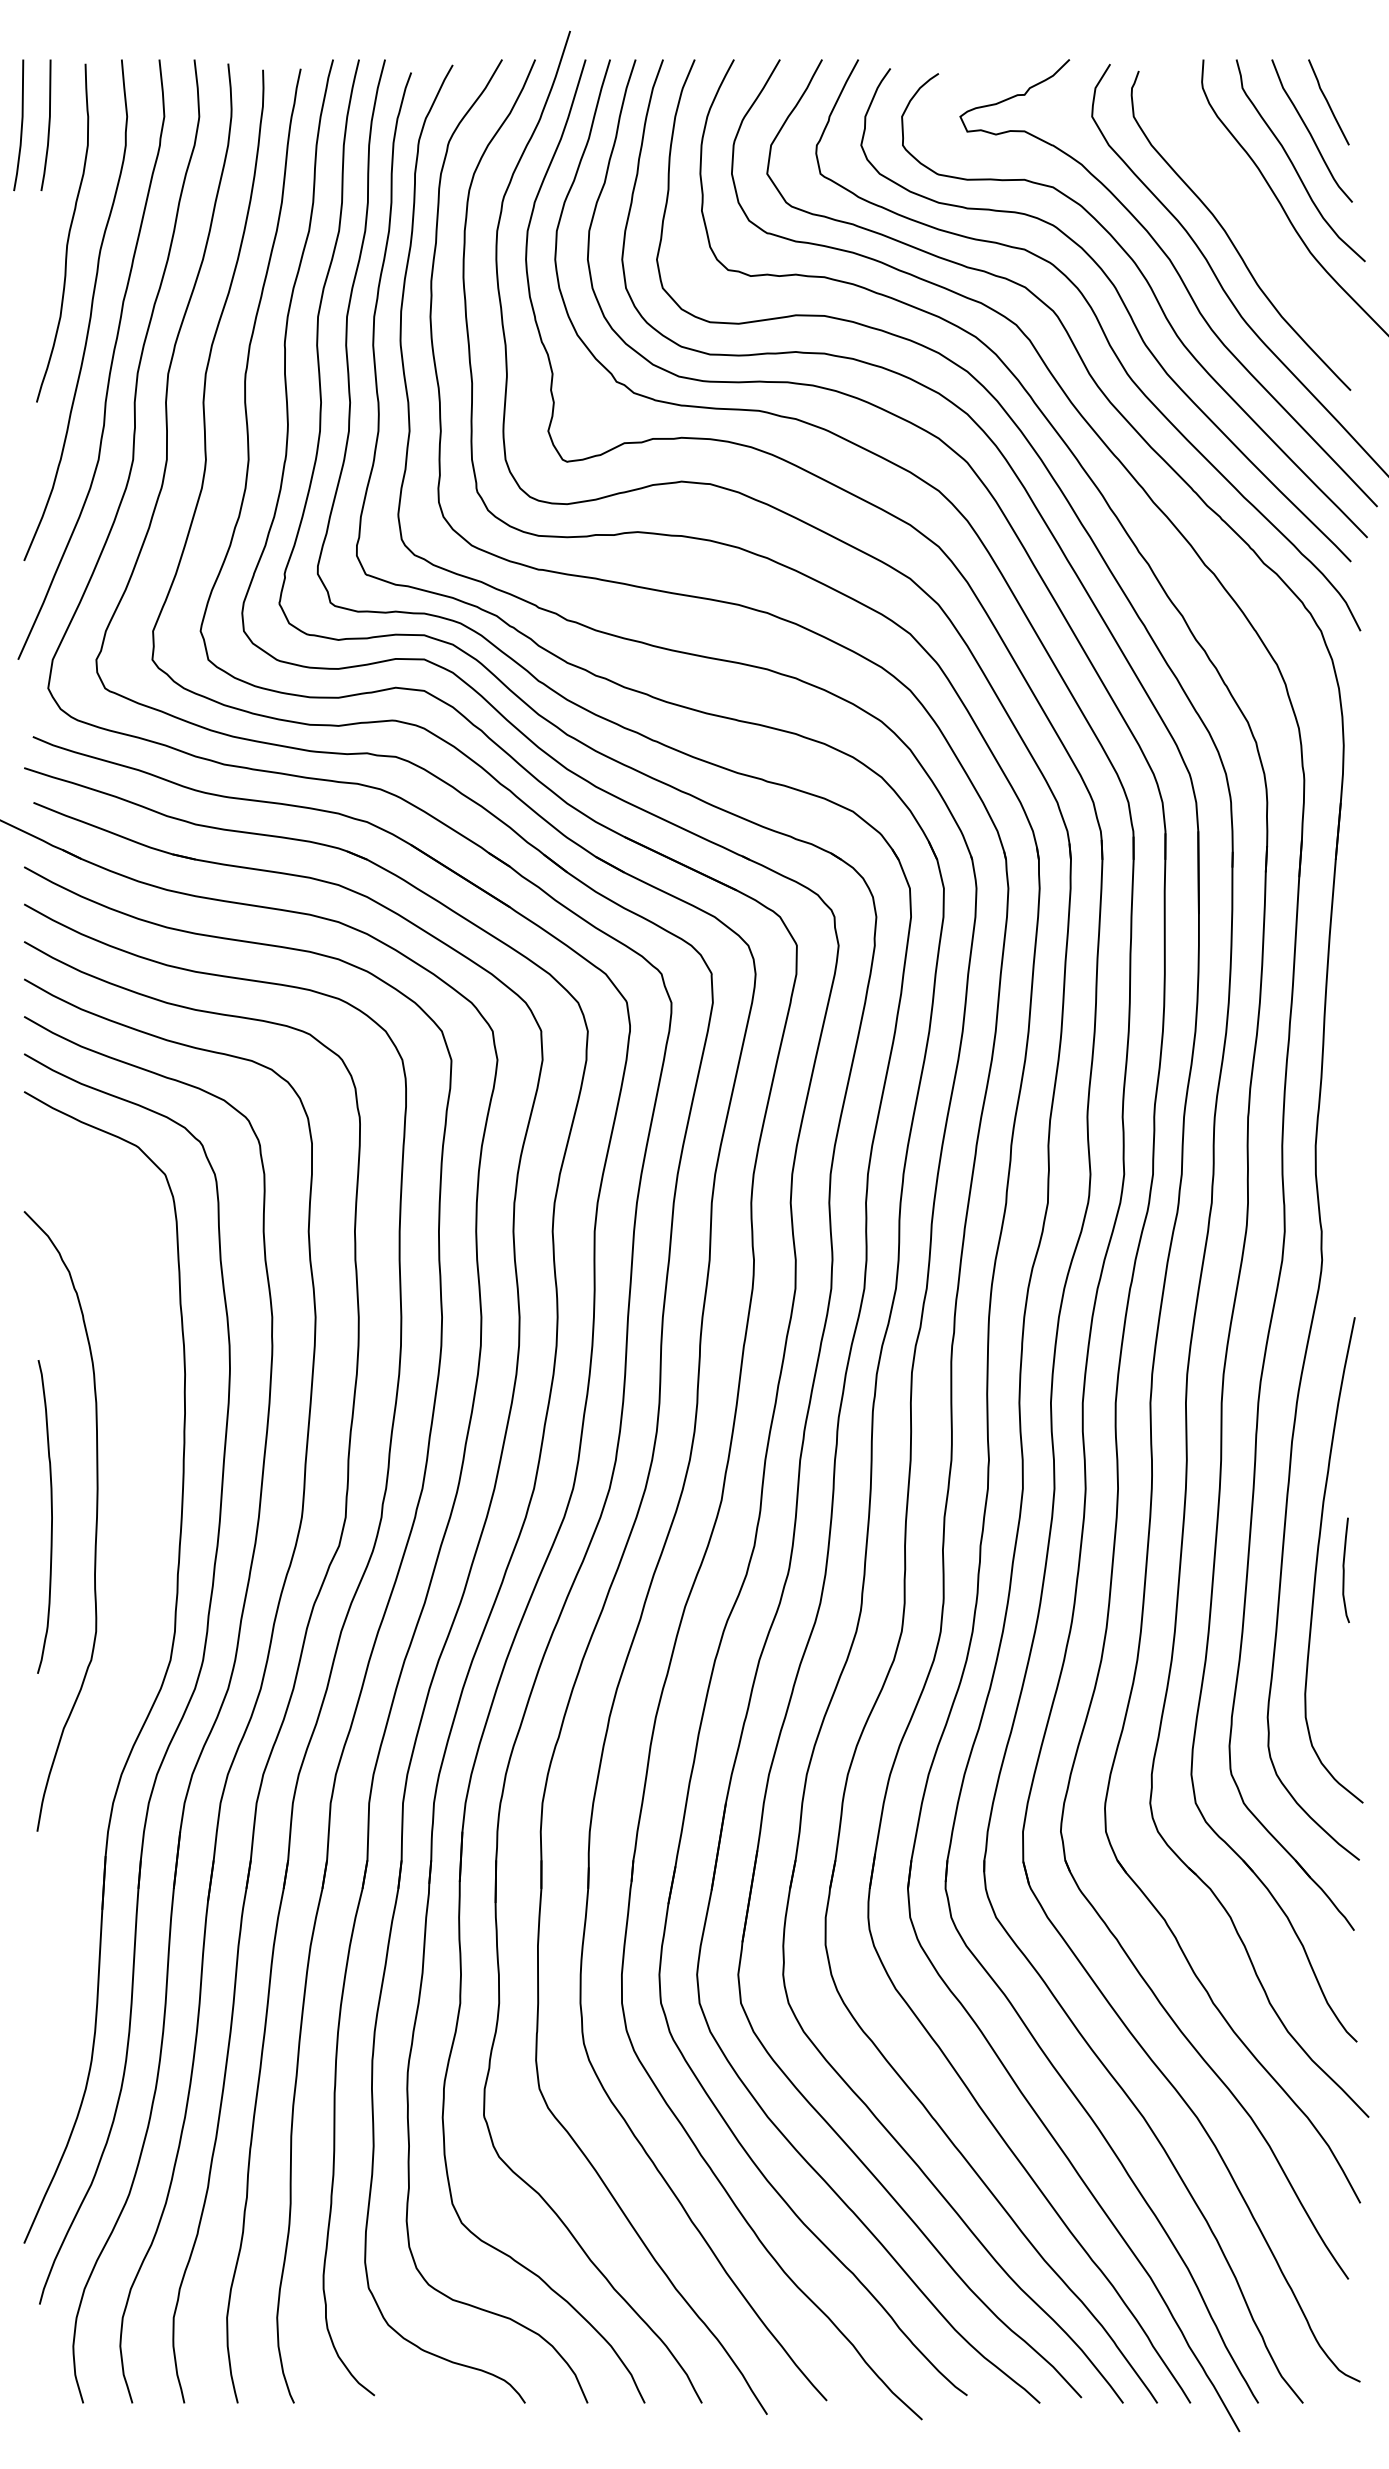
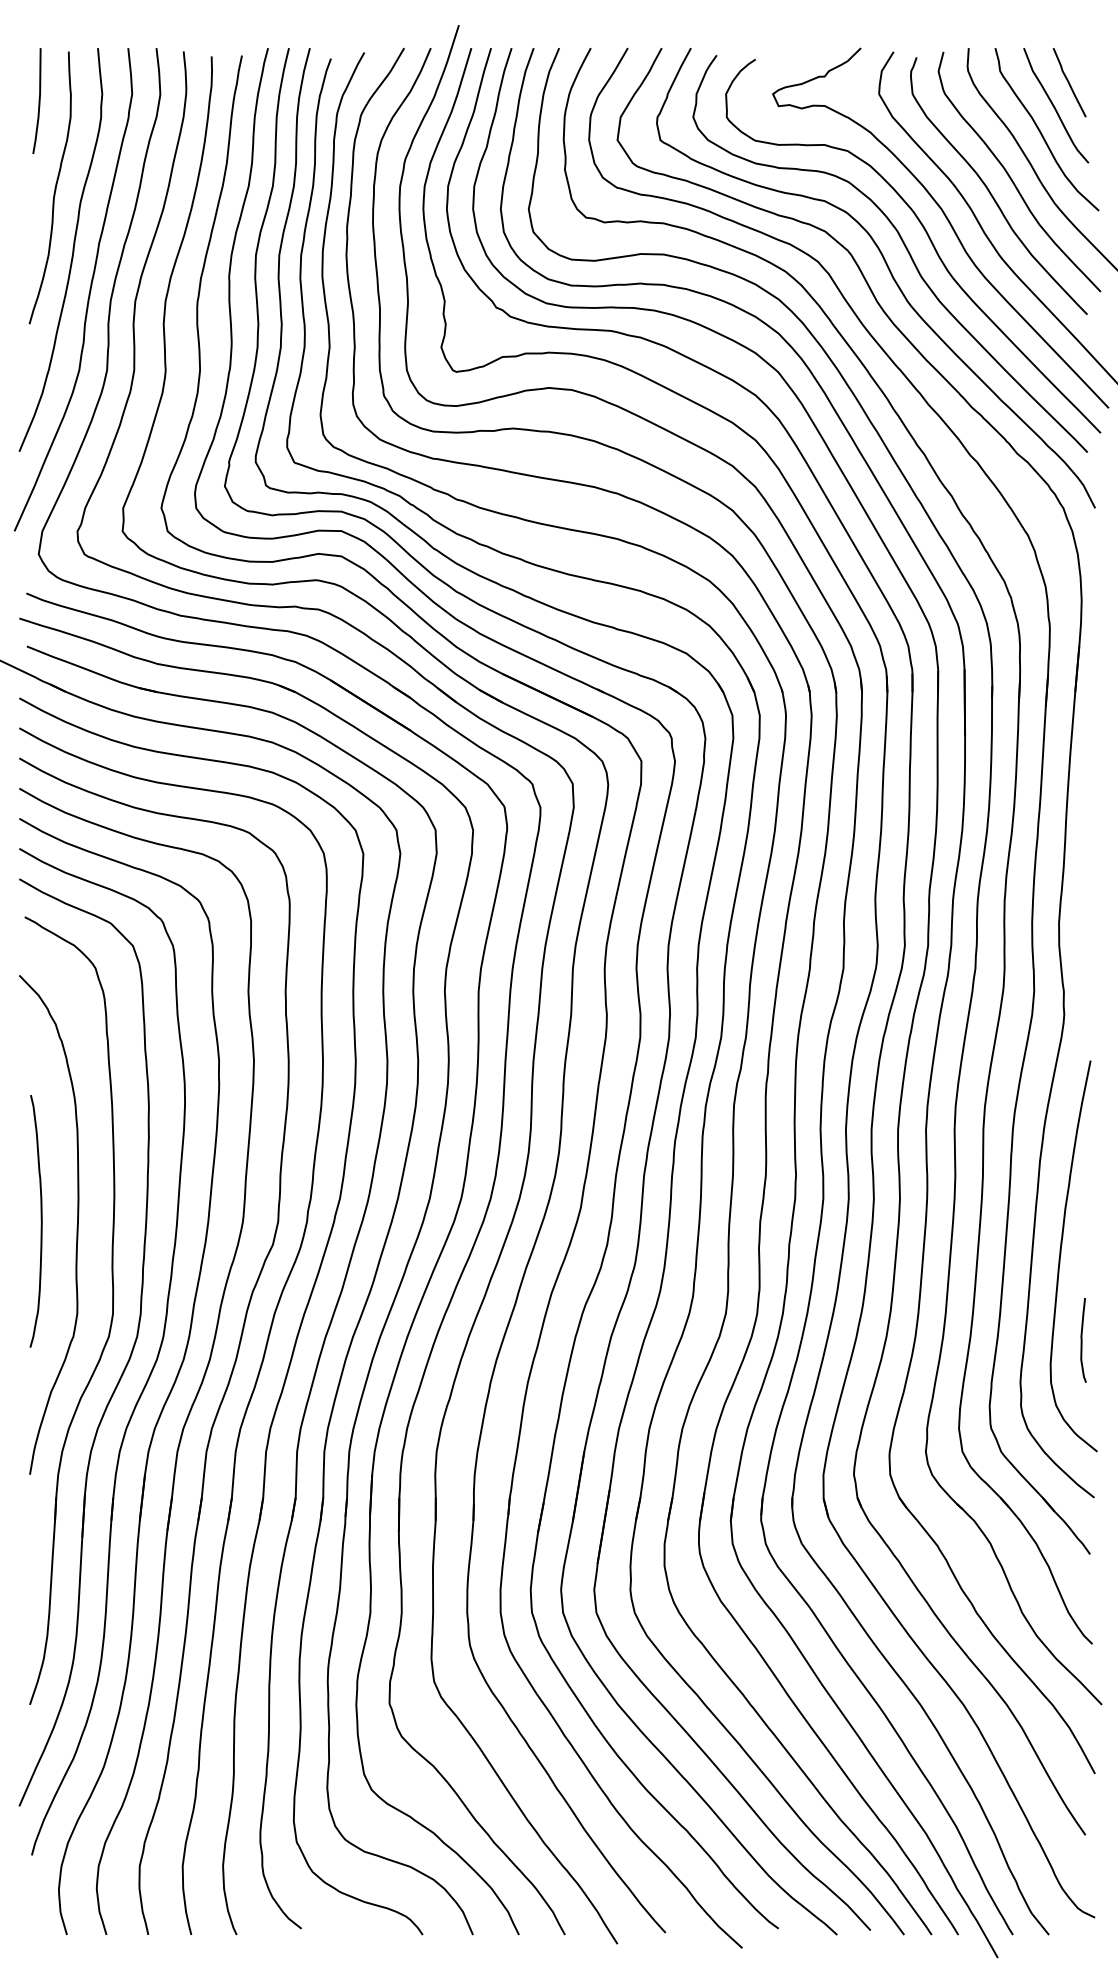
line: (20, 124) -> (16, 100), removed
curve: (1256, 220) -> (1011, 177), added
curve: (1344, 1570) -> (1082, 1340), moved
part: (138, 1633) -> (111, 1315), added

